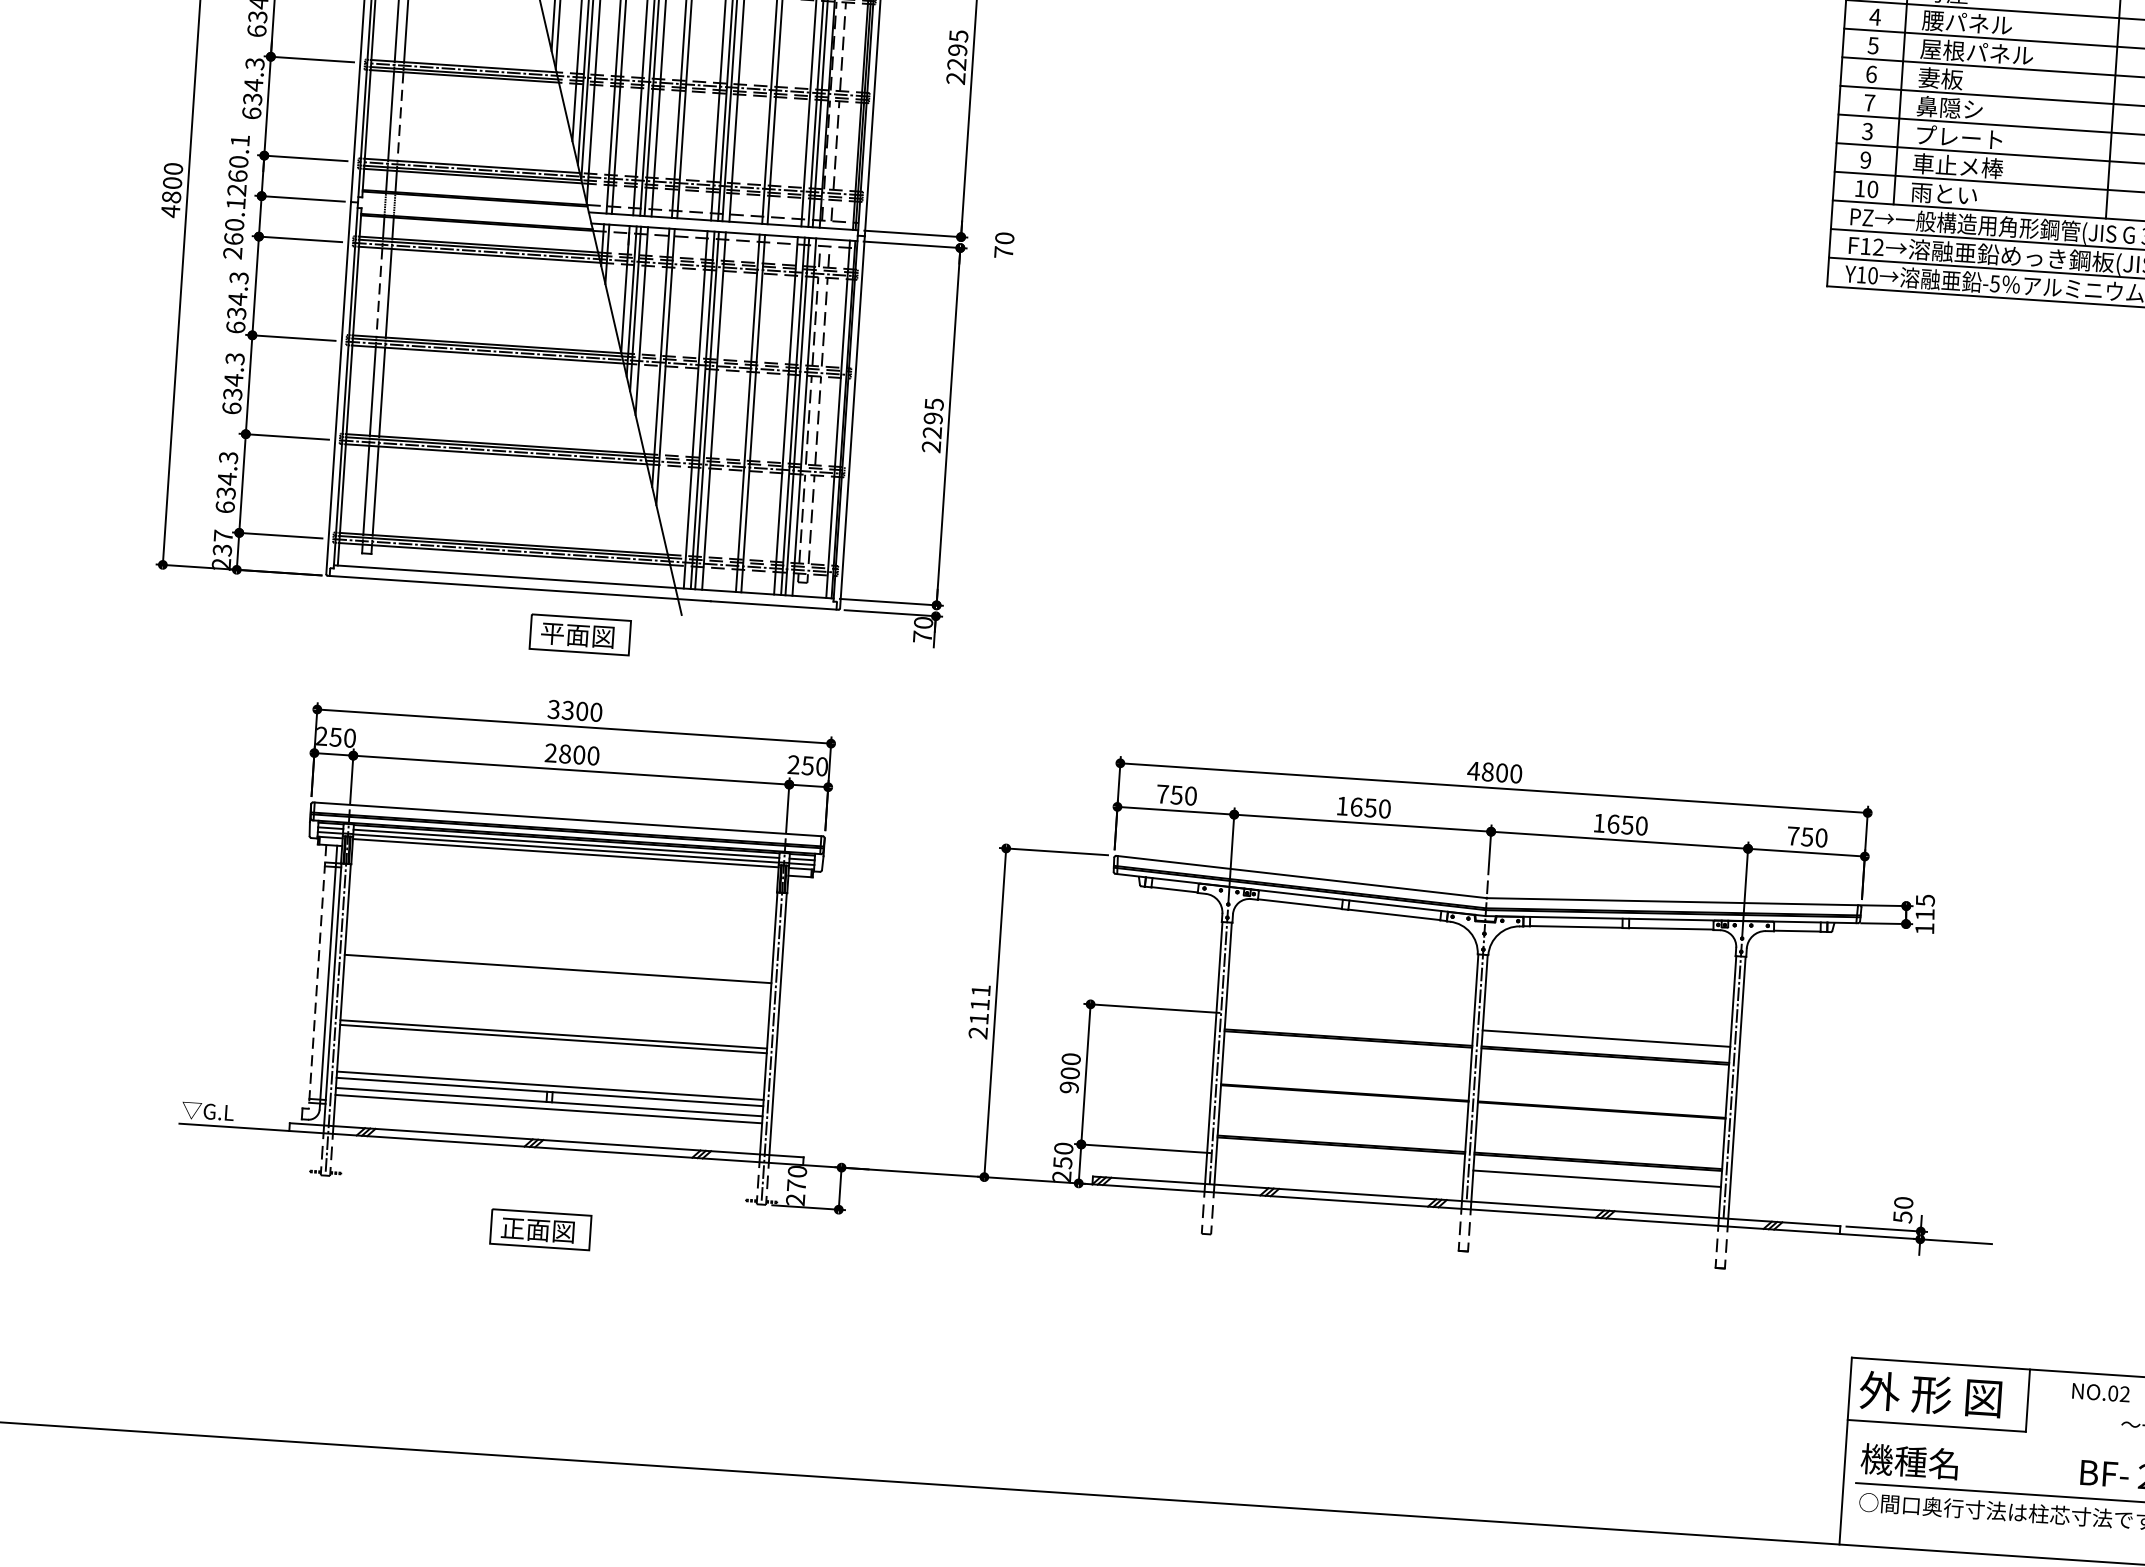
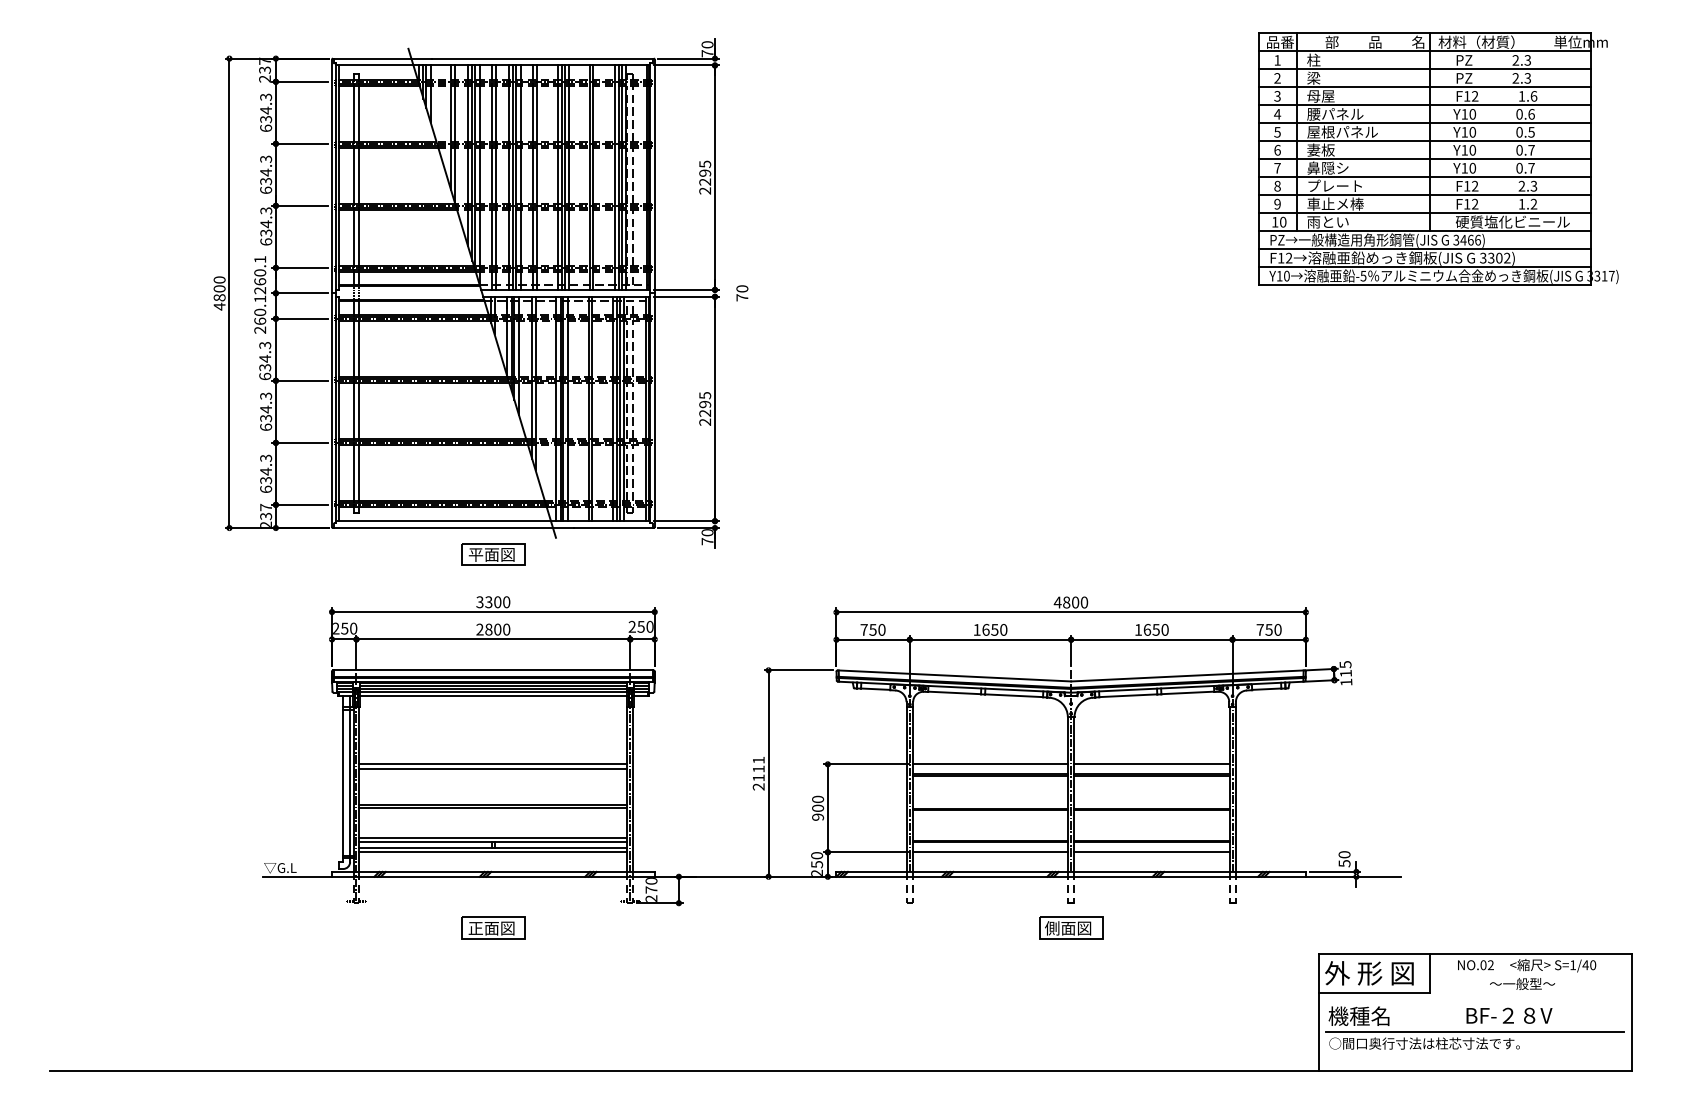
line: (400, 116) -> (359, 237), dashed -> solid
text: (1867, 131) -> (1277, 186), 3 -> 8
line: (379, 292) -> (353, 348), dashed -> solid
line: (565, 861) -> (493, 696), added
line: (557, 975) -> (493, 768), added
line: (317, 977) -> (343, 779), dashed -> solid
line: (1349, 1021) -> (990, 764), added
line: (1340, 1161) -> (990, 852), added
part: (1461, 1289) -> (1071, 927), added

